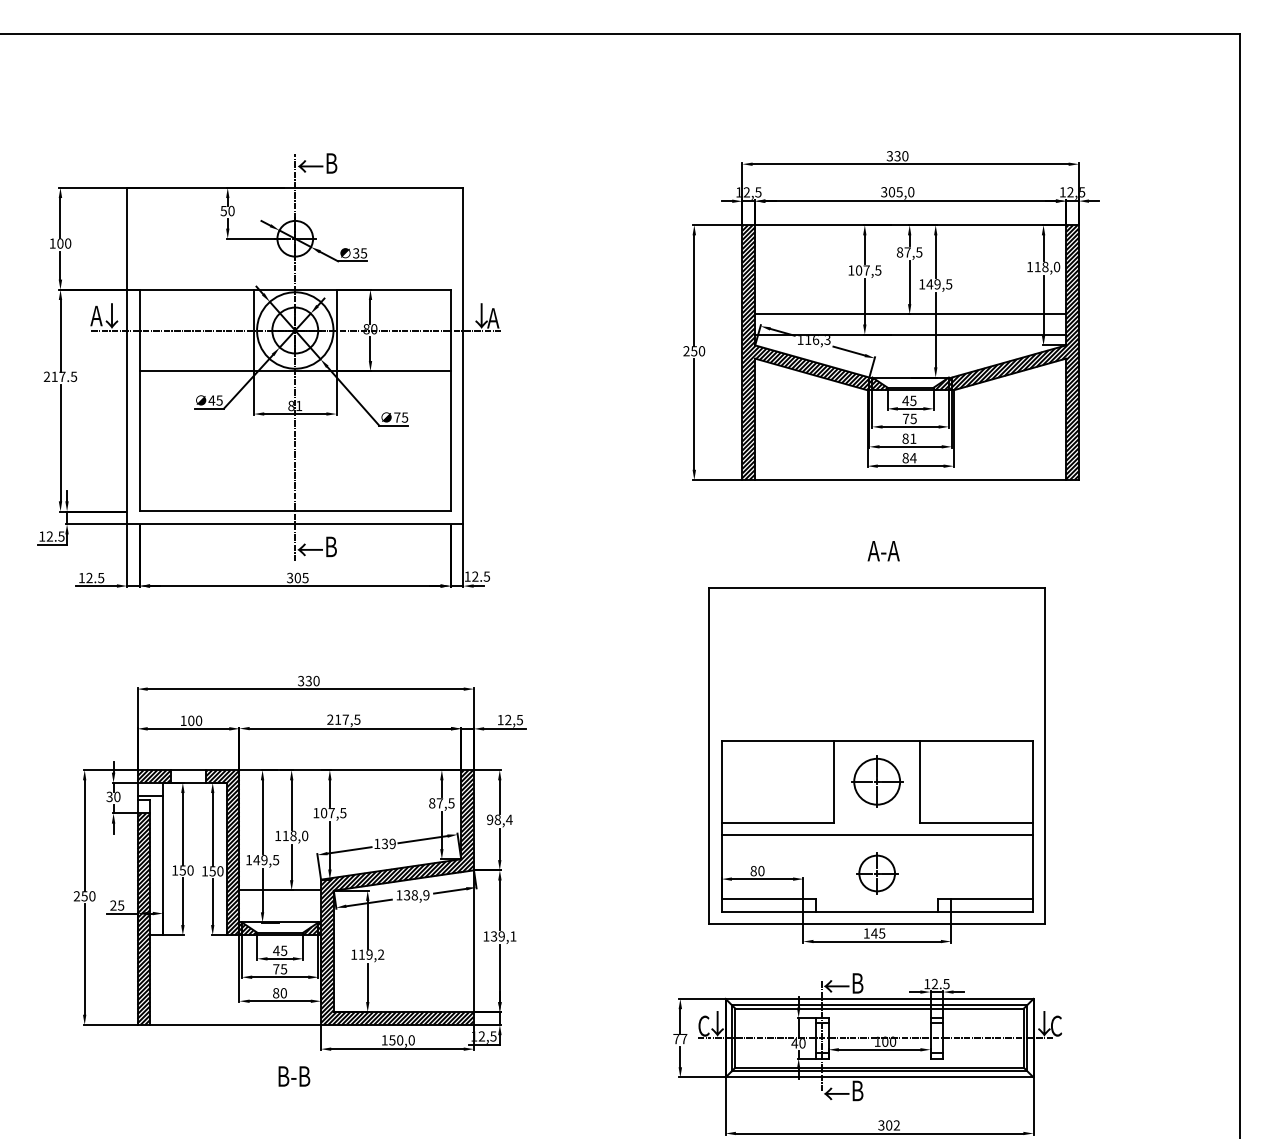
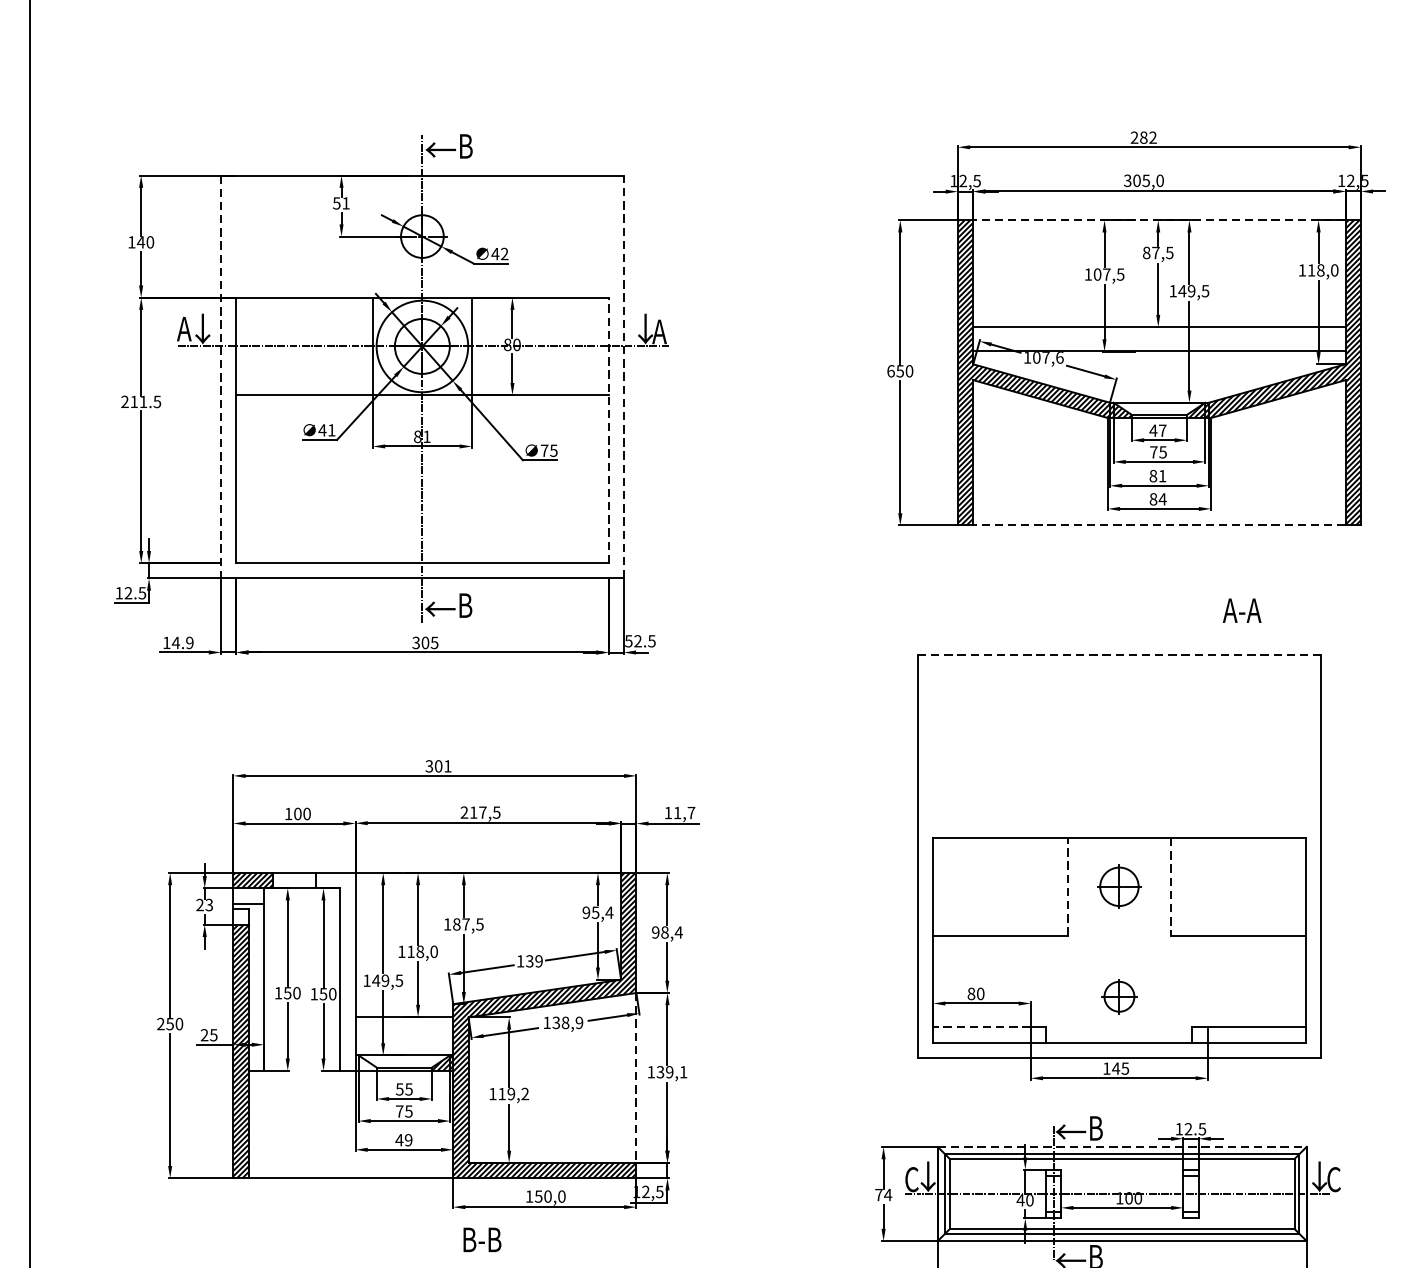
text: (897, 156) -> (1143, 138), 330 -> 282
text: (231, 210) -> (346, 202), 50 -> 51
line: (910, 225) -> (1159, 220), solid -> dashed
text: (59, 243) -> (140, 242), 100 -> 140
text: (359, 253) -> (499, 254), 35 -> 42
text: (817, 340) -> (1047, 358), 116,3 -> 107,6
text: (686, 351) -> (890, 371), 250 -> 650
line: (463, 355) -> (623, 376), solid -> dashed
line: (127, 356) -> (221, 377), solid -> dashed
text: (62, 376) -> (143, 401), 217.5 -> 211.5
text: (219, 400) -> (331, 430), 45 -> 41
line: (450, 400) -> (608, 430), solid -> dashed
text: (913, 400) -> (1162, 430), 45 -> 47
line: (910, 479) -> (1159, 524), solid -> dashed
text: (883, 551) -> (1241, 611), moved
text: (467, 576) -> (628, 641), 12.5 -> 52.5
text: (95, 577) -> (183, 642), 12.5 -> 14.9
line: (877, 588) -> (1119, 655), solid -> dashed
text: (312, 680) -> (443, 765), 330 -> 301
text: (514, 719) -> (684, 812), 12,5 -> 11,7
line: (834, 781) -> (1068, 886), solid -> dashed
part: (877, 781) -> (1119, 886), size x0.7
line: (920, 781) -> (1171, 886), solid -> dashed
text: (113, 796) -> (204, 904), 30 -> 23
text: (441, 803) -> (597, 912), 87,5 -> 95,4
text: (324, 813) -> (457, 924), 107,5 -> 187,5
line: (876, 835) -> (1118, 951), removed
hatch: (231, 852) -> (346, 971), removed
part: (877, 873) -> (1119, 996), size x0.7
line: (762, 898) -> (981, 1026), solid -> dashed
line: (473, 941) -> (635, 1078), solid -> dashed
text: (276, 950) -> (399, 1089), 45 -> 55
text: (279, 993) -> (403, 1140), 80 -> 49
line: (879, 998) -> (1122, 1146), solid -> dashed
text: (683, 1039) -> (887, 1195), 77 -> 74
text: (294, 1076) -> (482, 1239), moved

